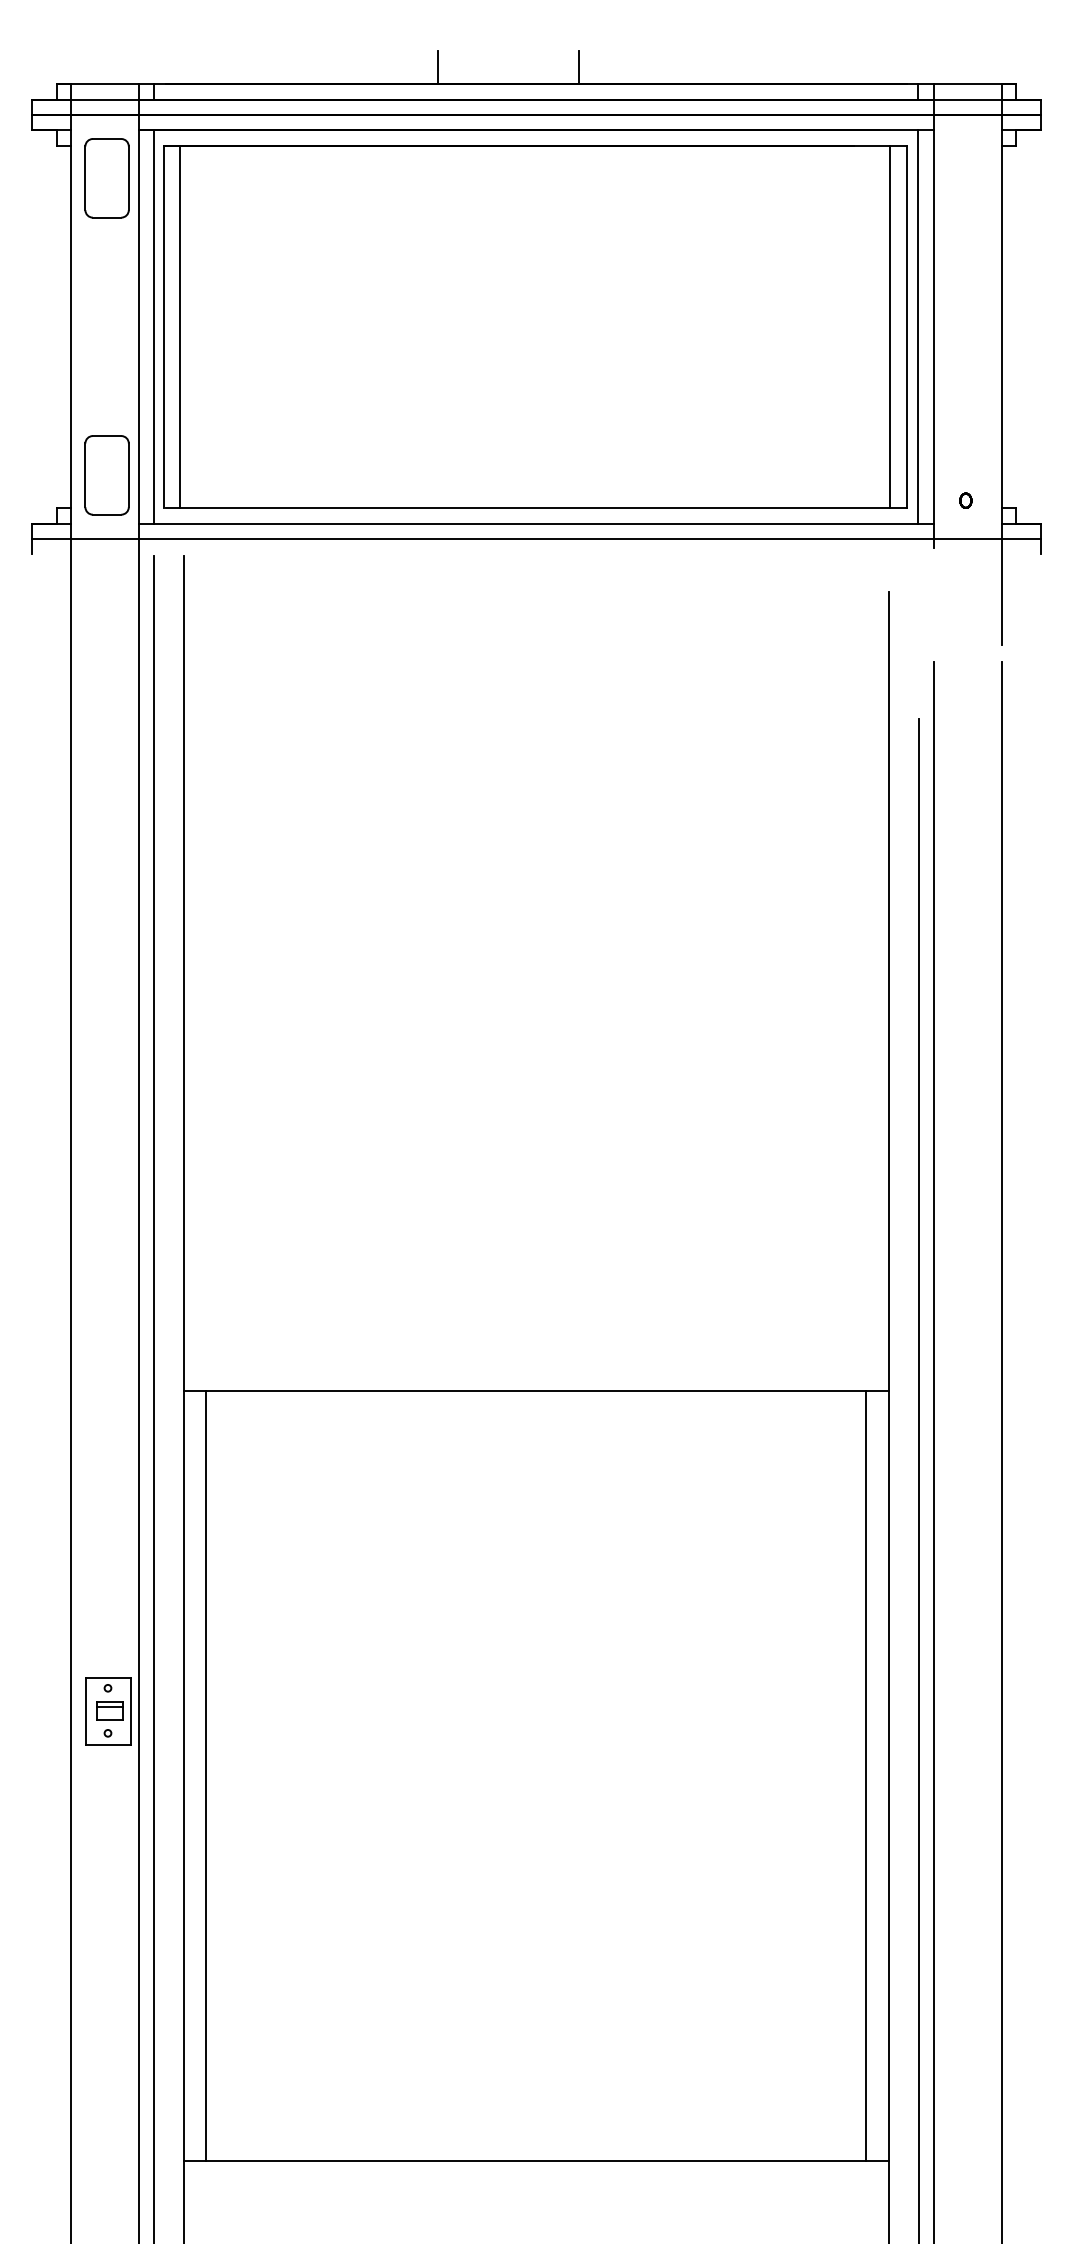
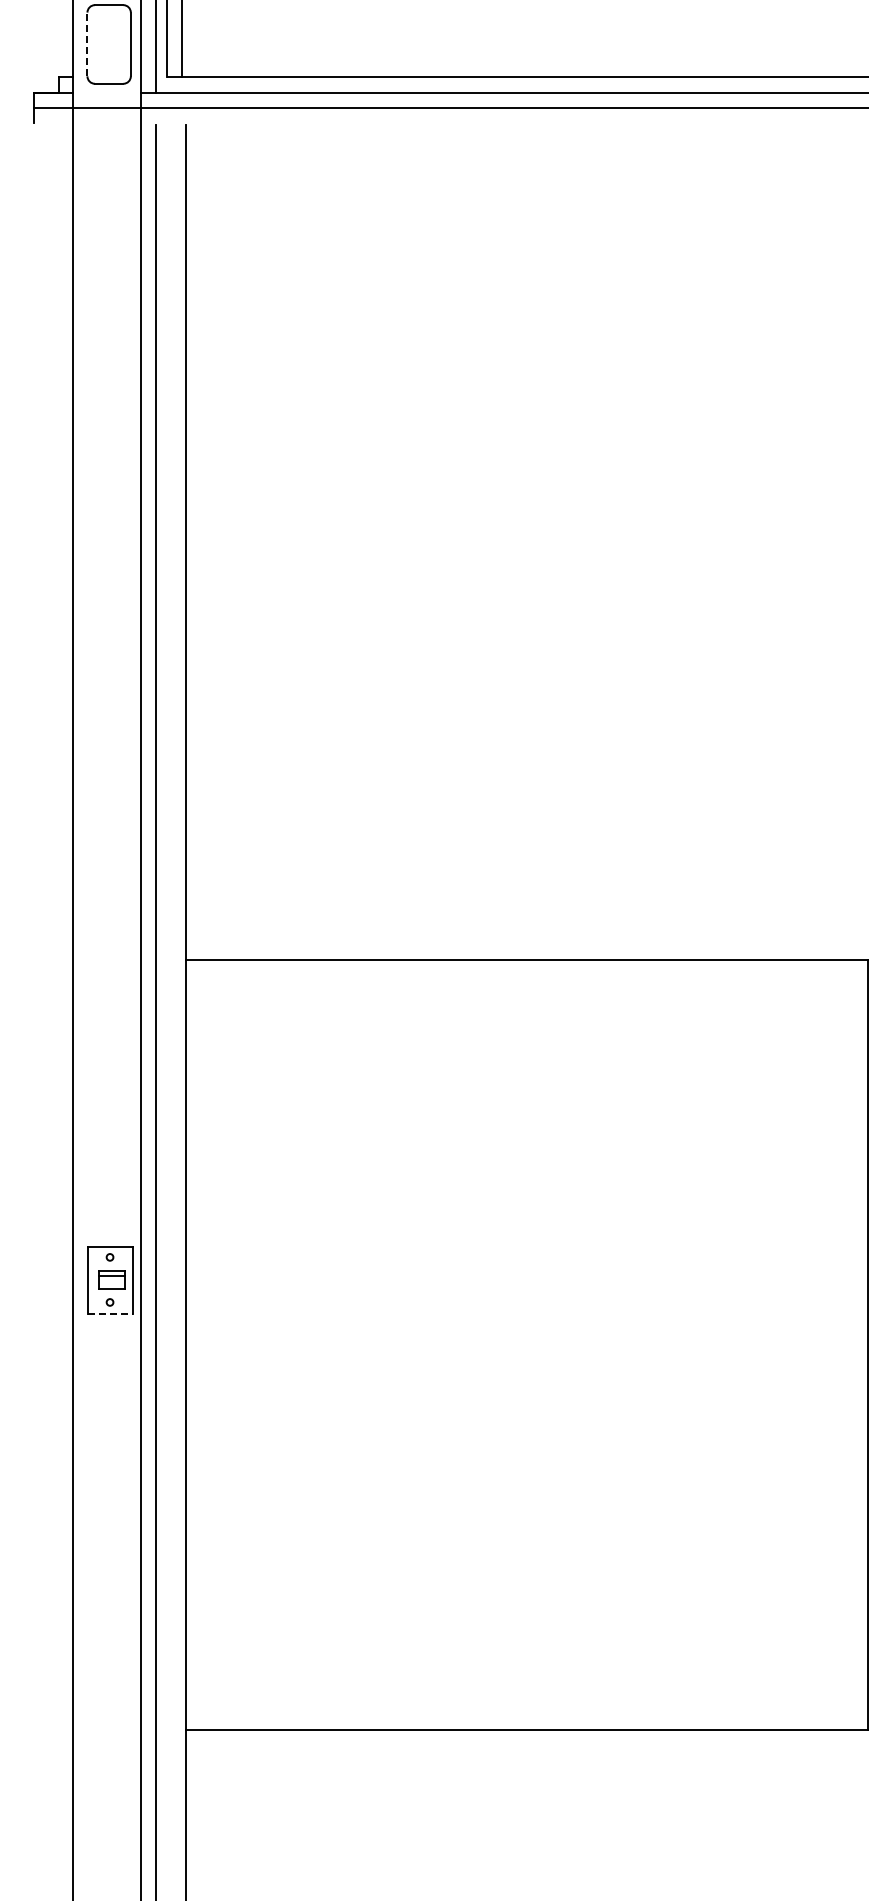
line: (85, 475) -> (87, 44), solid -> dashed
line: (109, 1745) -> (111, 1314), solid -> dashed
line: (205, 1775) -> (207, 1344), removed

